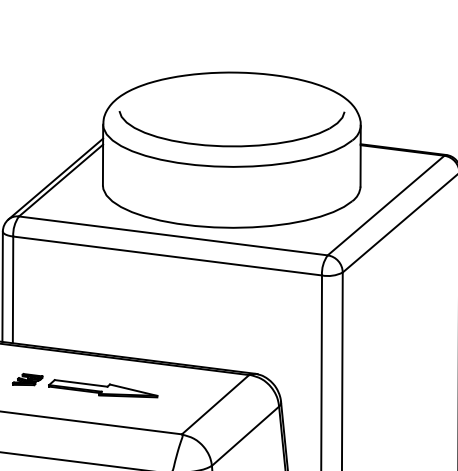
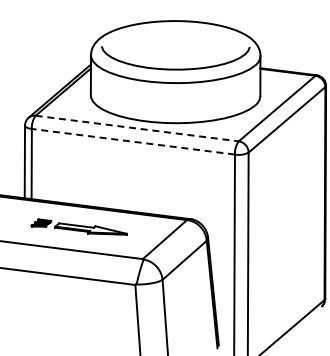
line: (173, 235) -> (137, 128), solid -> dashed
line: (166, 255) -> (132, 141), solid -> dashed

